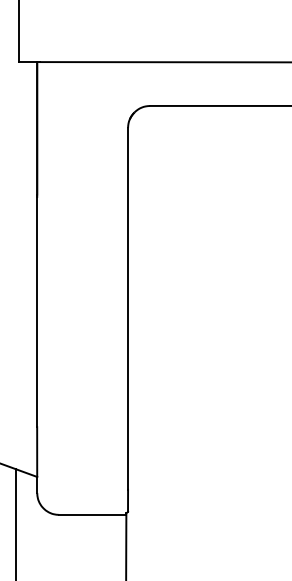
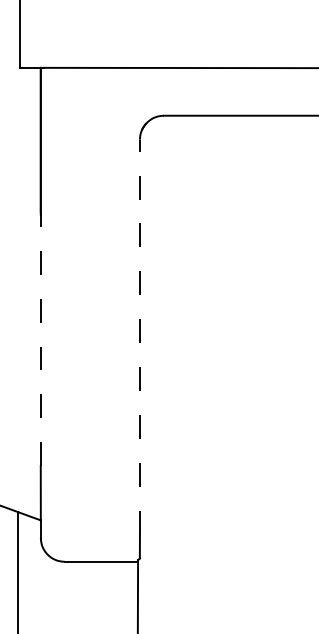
line: (128, 308) -> (140, 336), solid -> dashed
line: (37, 310) -> (41, 338), solid -> dashed

